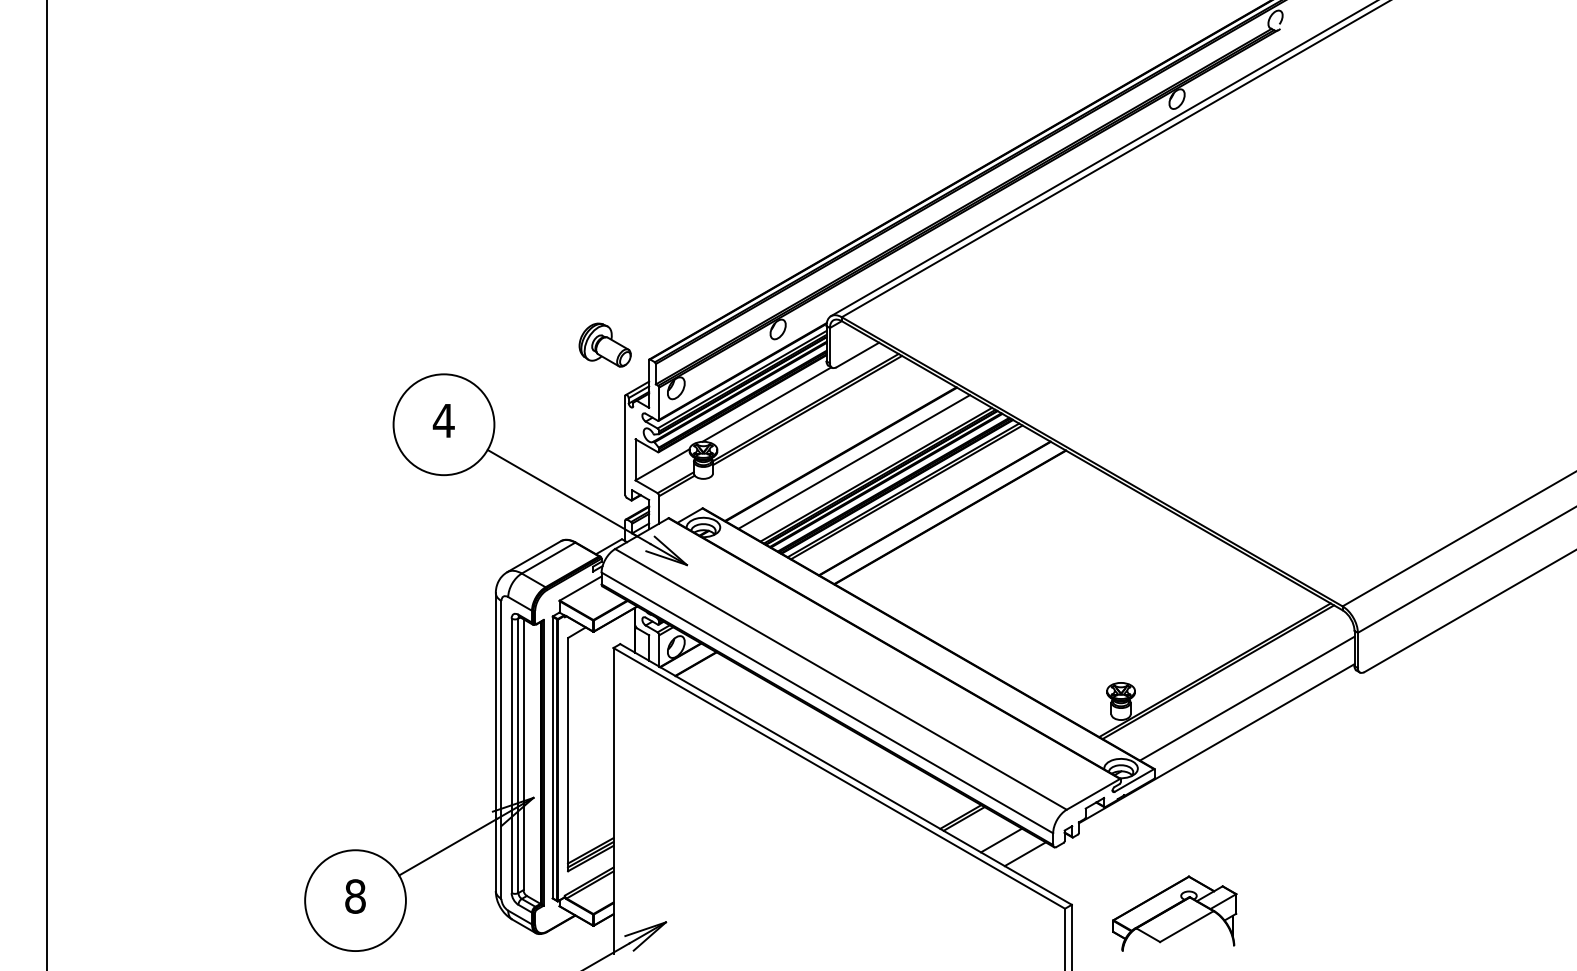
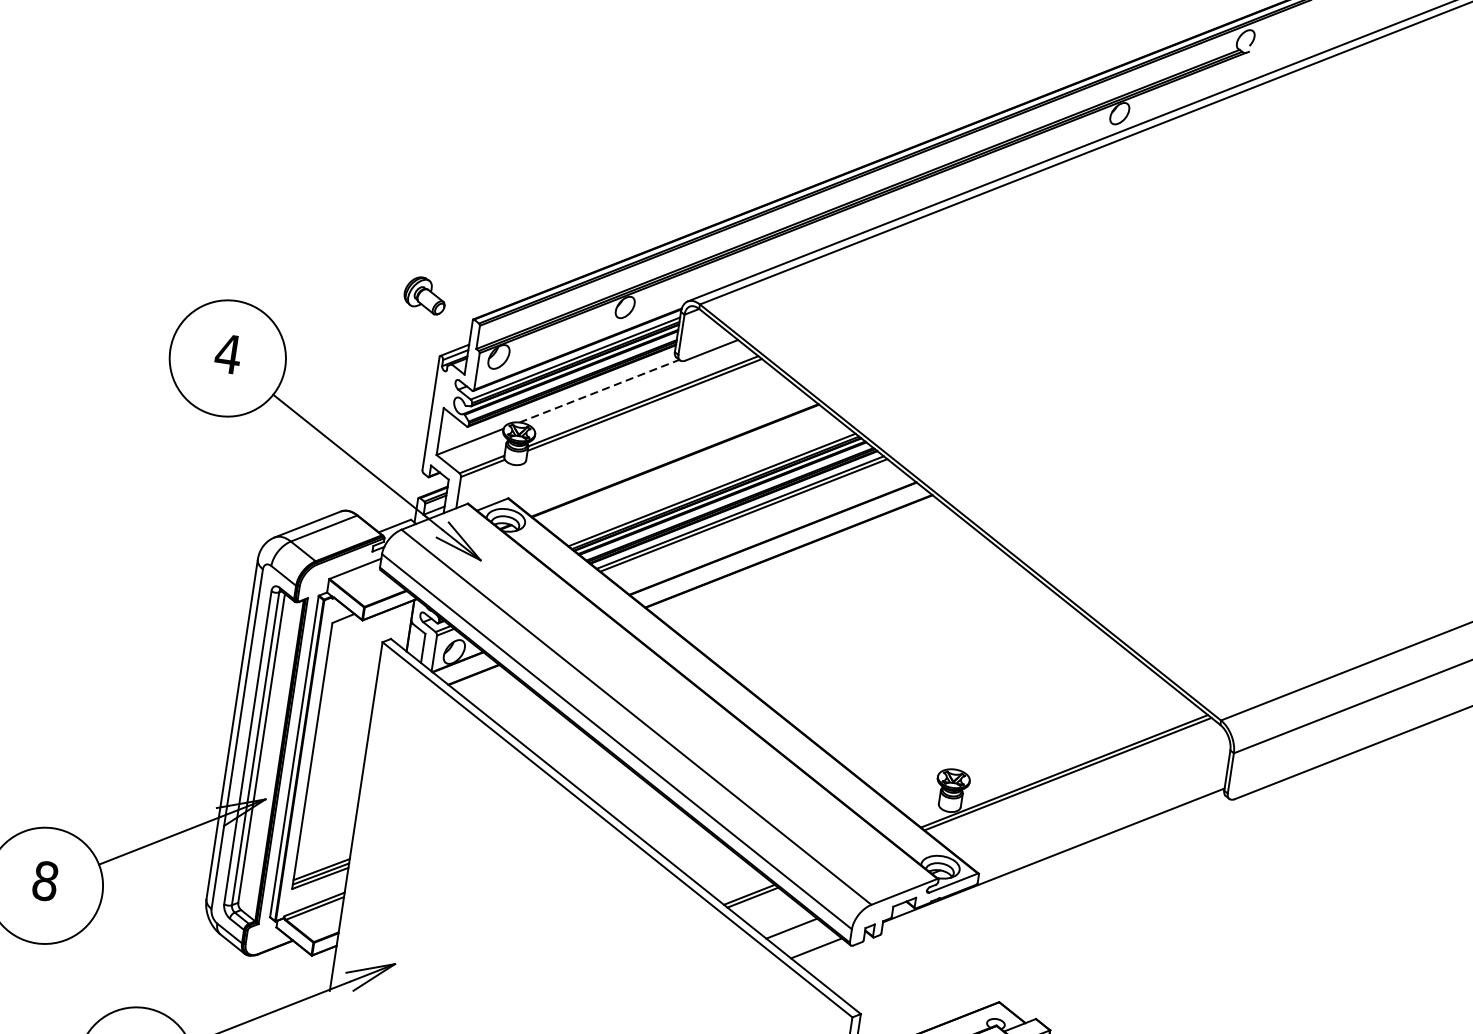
part: (604, 344) -> (424, 294), size x0.7
line: (767, 404) -> (600, 391), solid -> dashed
line: (853, 461) -> (688, 470), removed
line: (1247, 698) -> (1096, 809), removed

